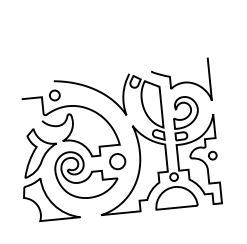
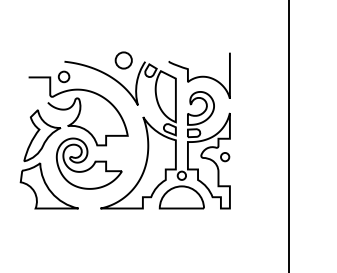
circle: (117, 161) -> (123, 60), moved

